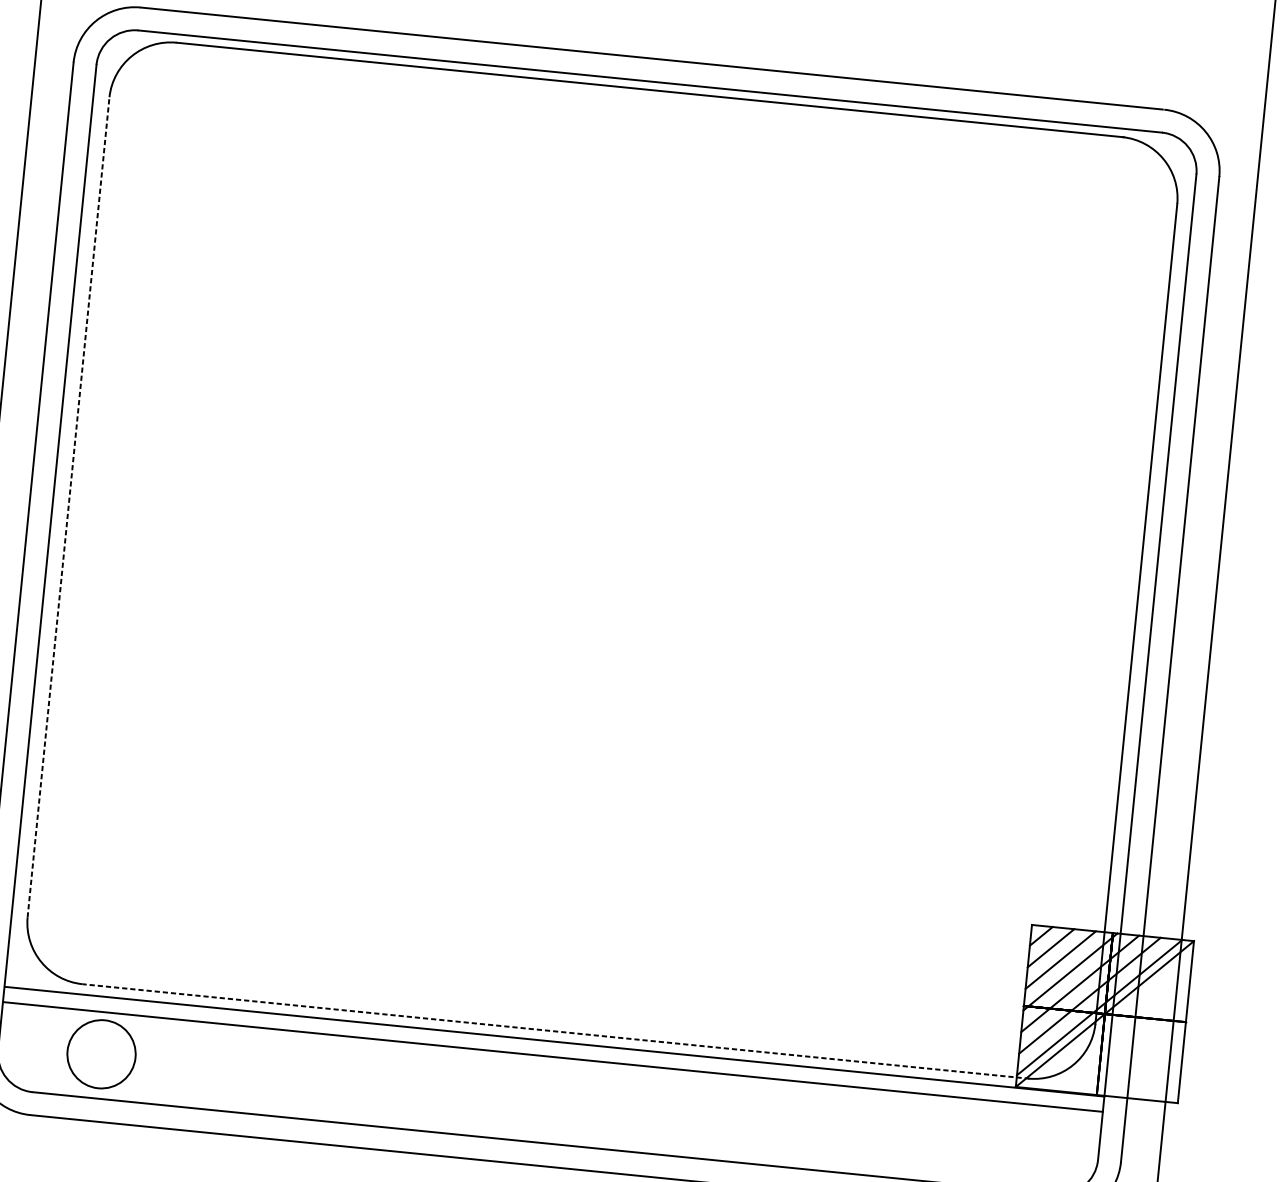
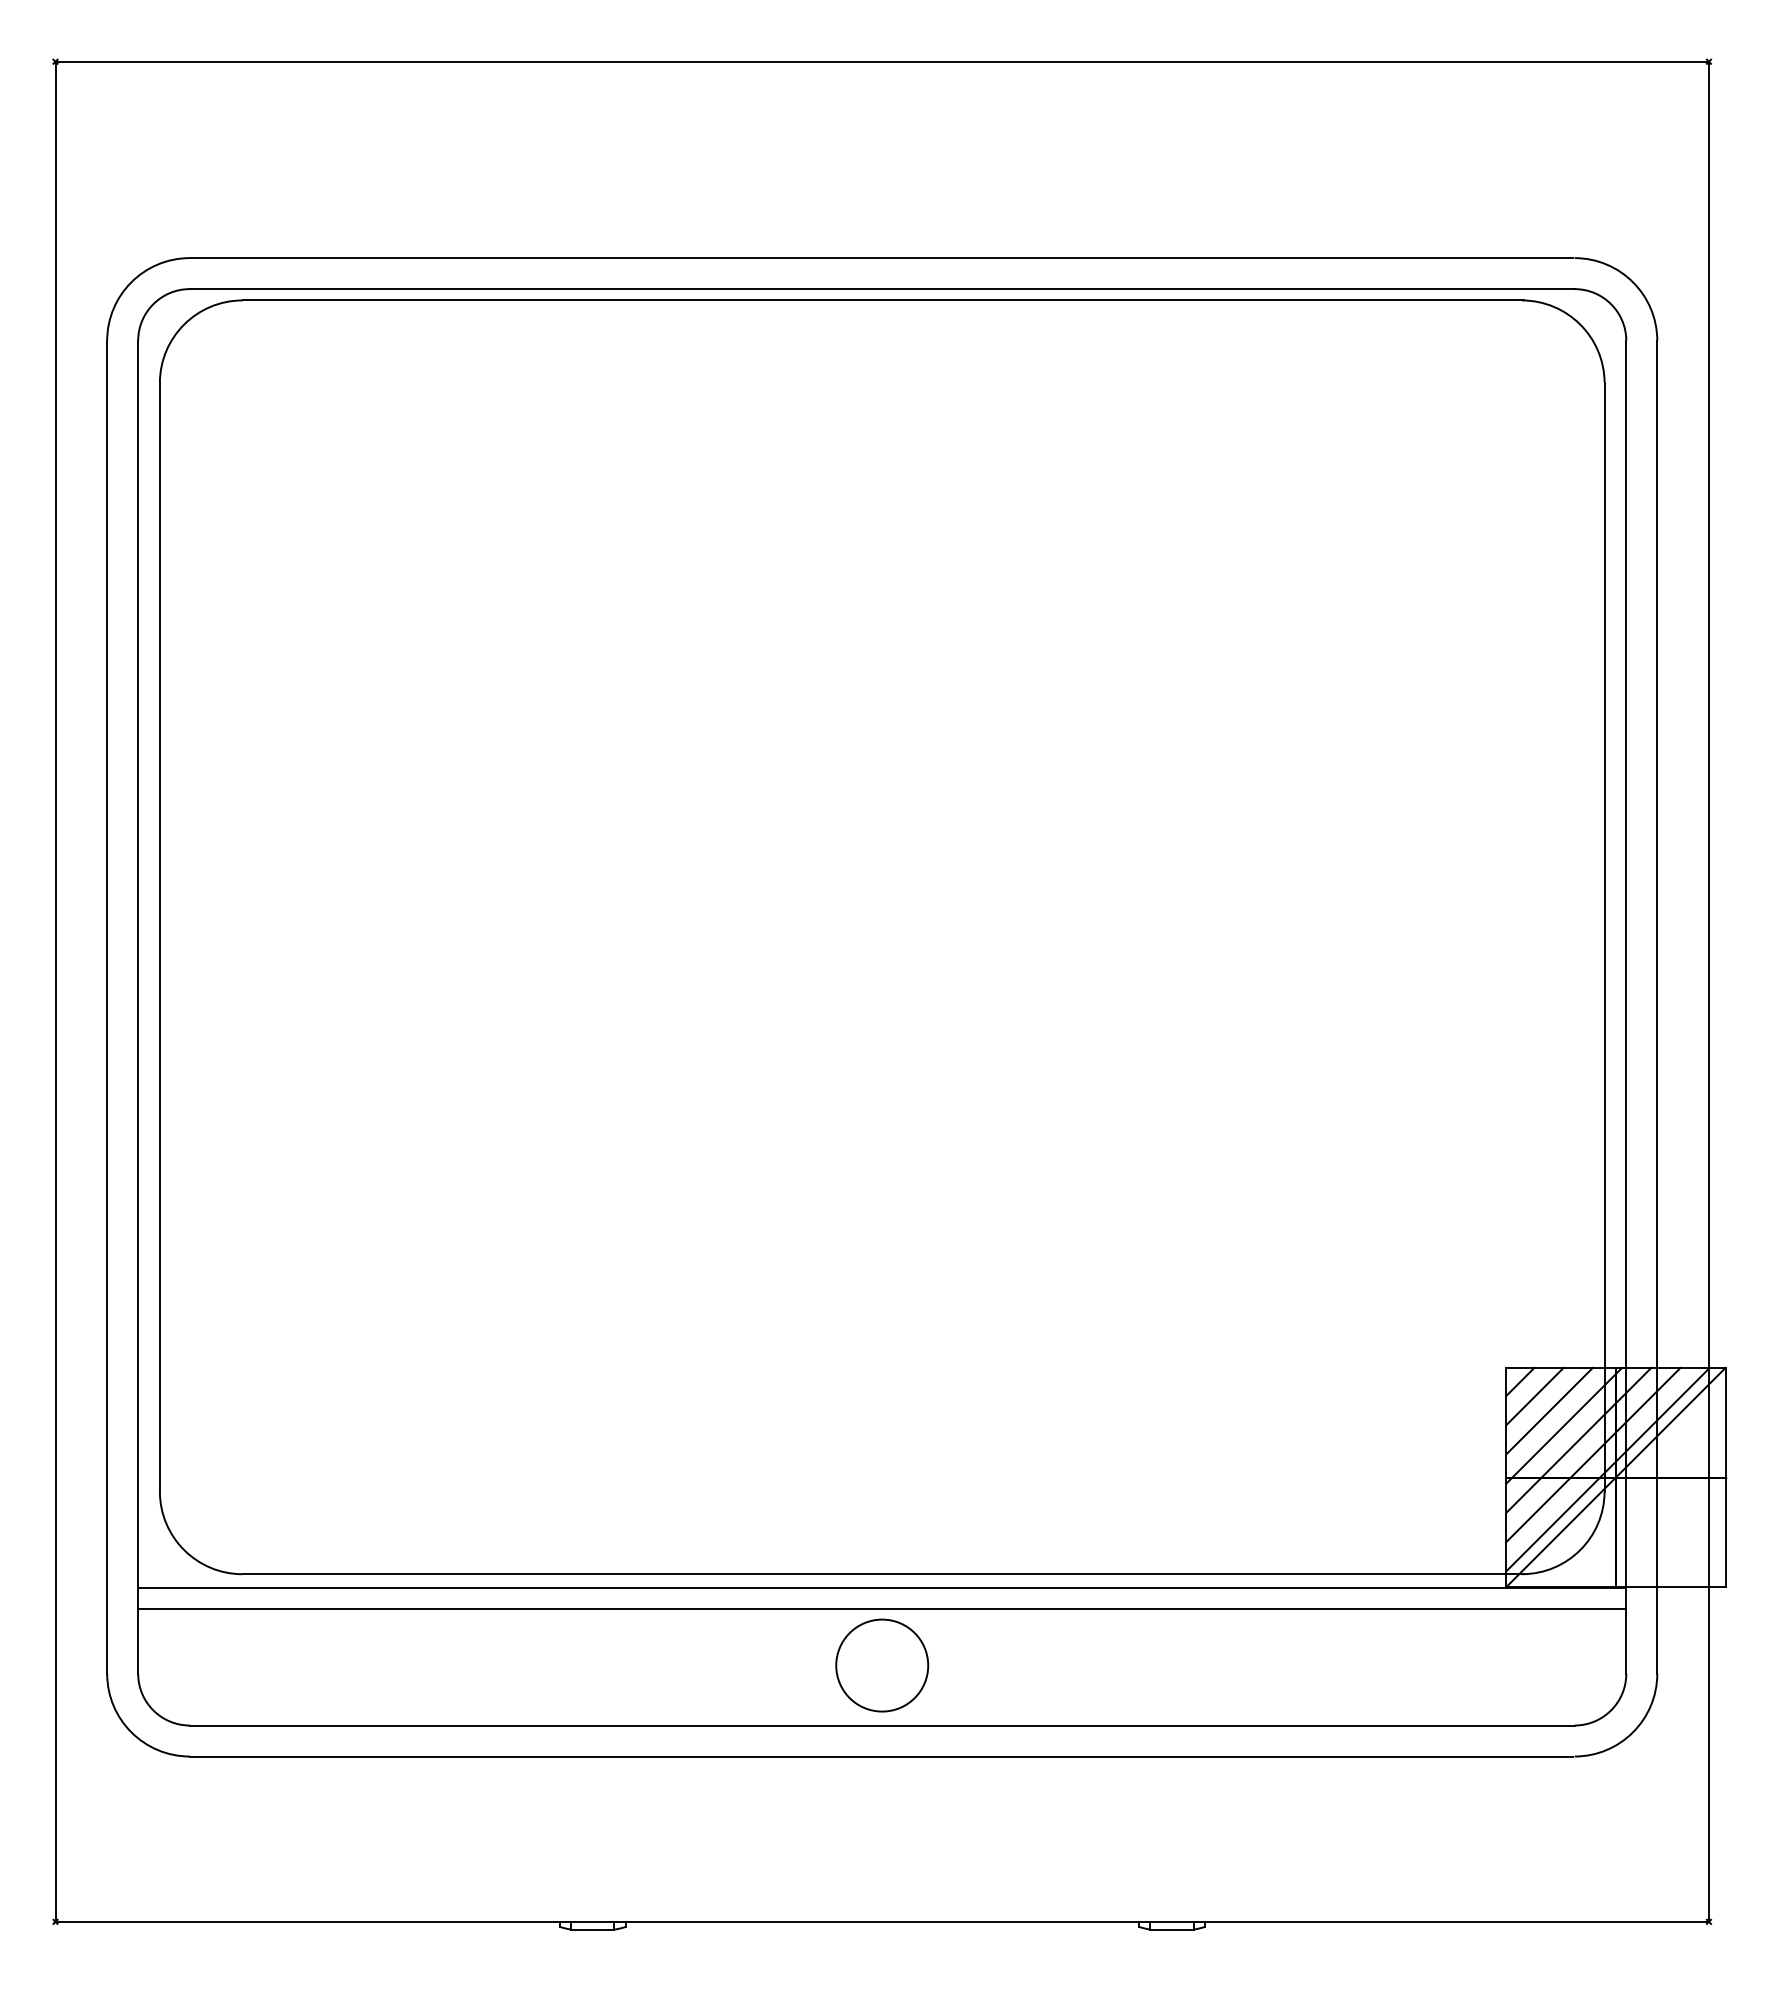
line: (68, 507) -> (159, 937), dashed -> solid
line: (556, 1031) -> (883, 1574), dashed -> solid
circle: (101, 1054) -> (882, 1665), moved

